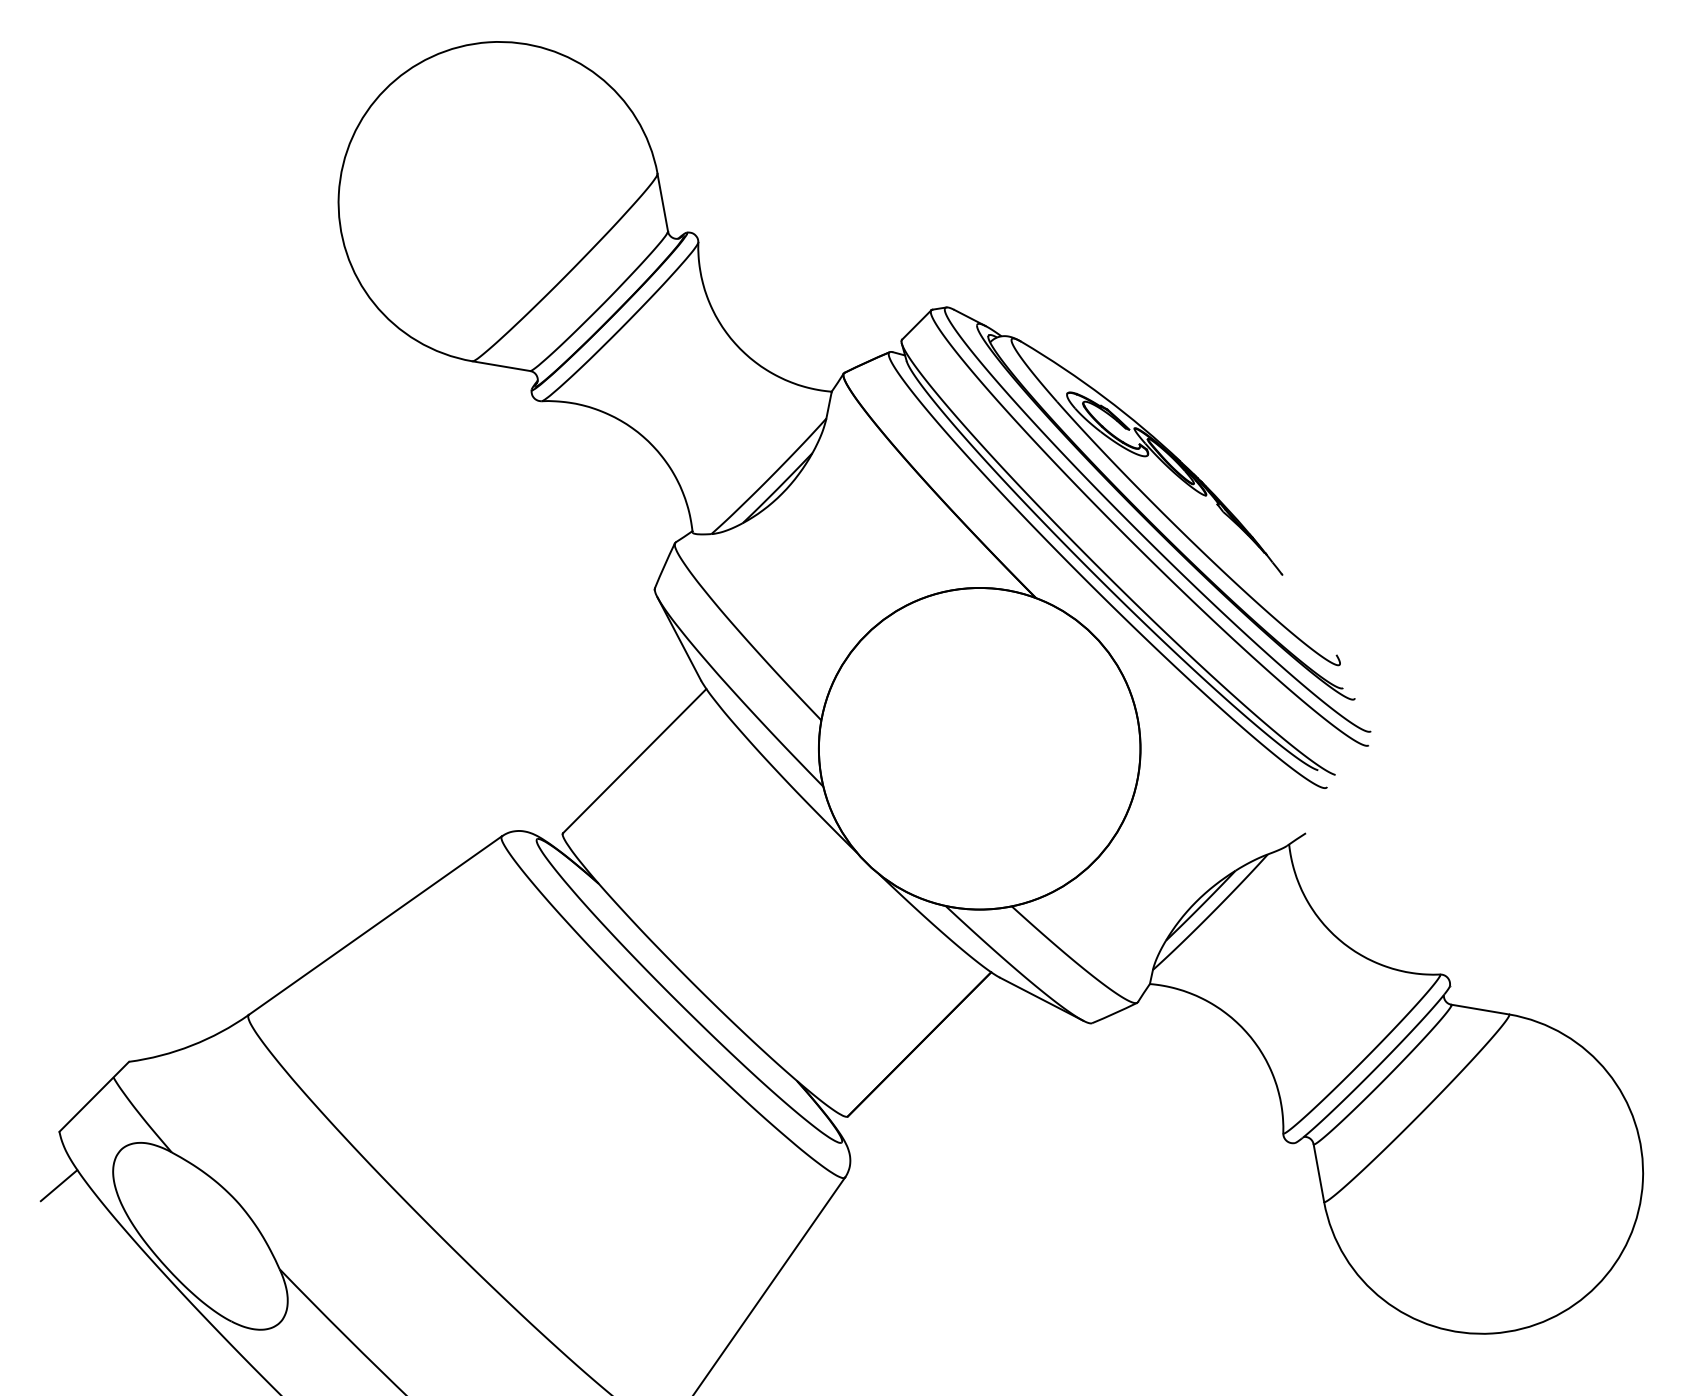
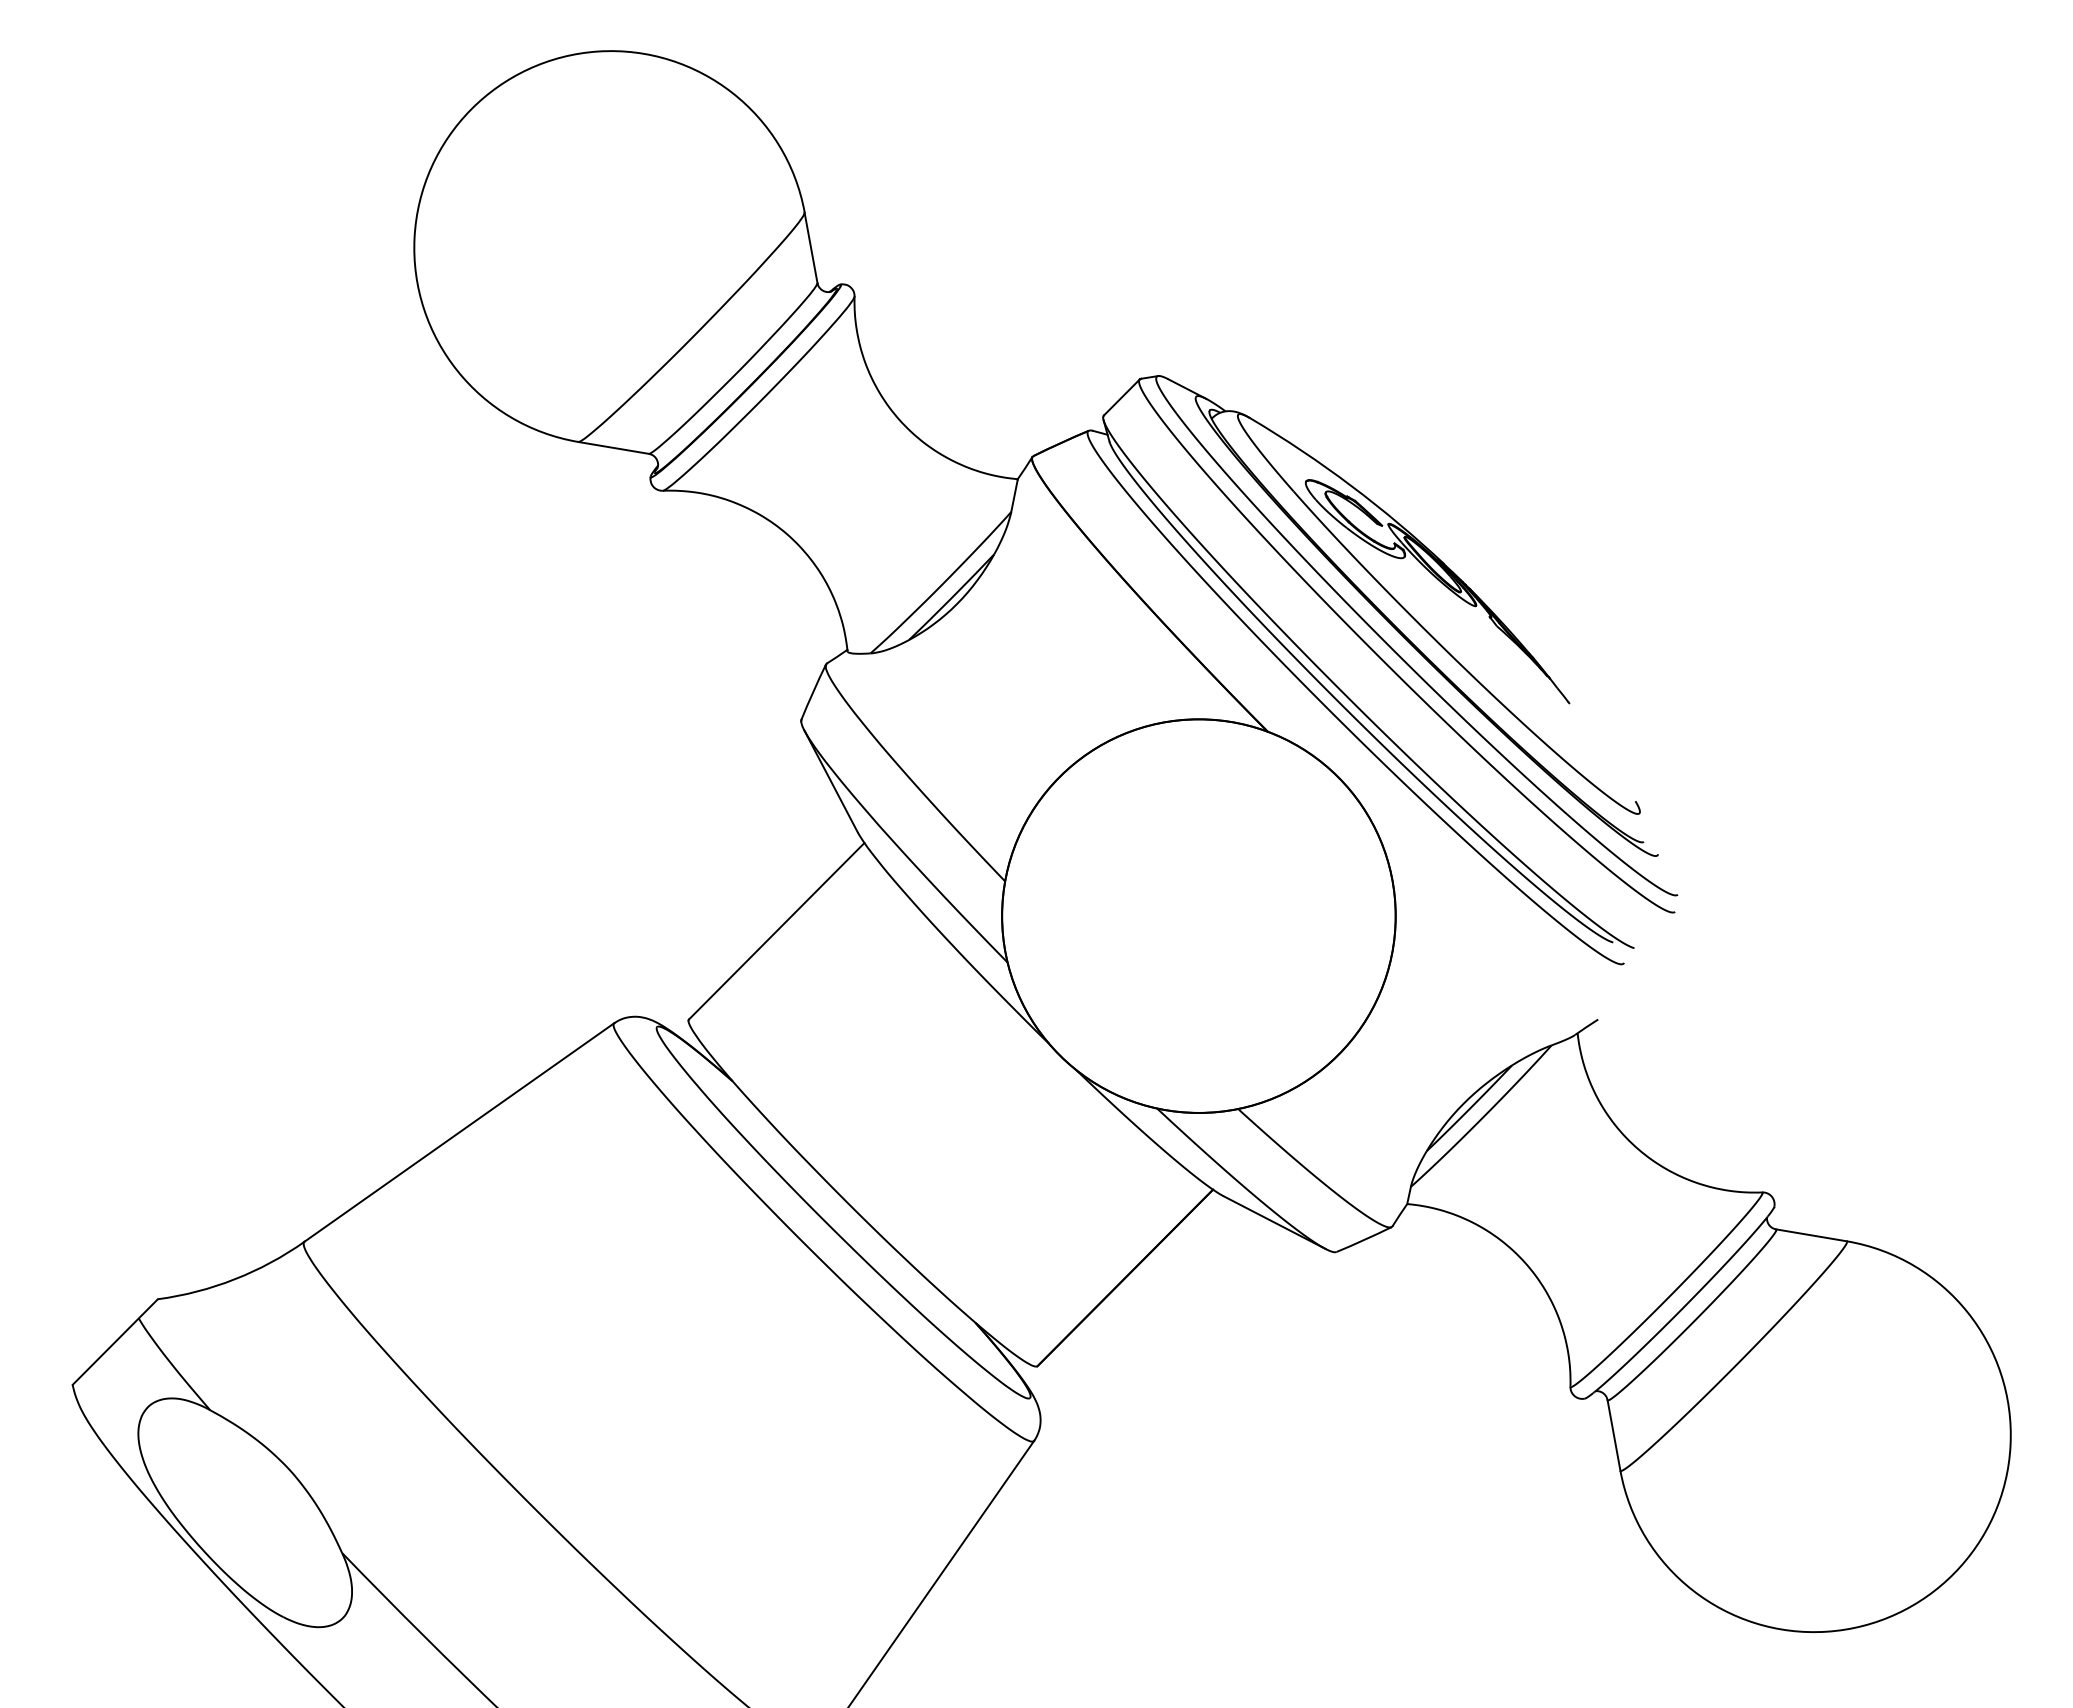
line: (58, 1185) -> (71, 1450), removed

